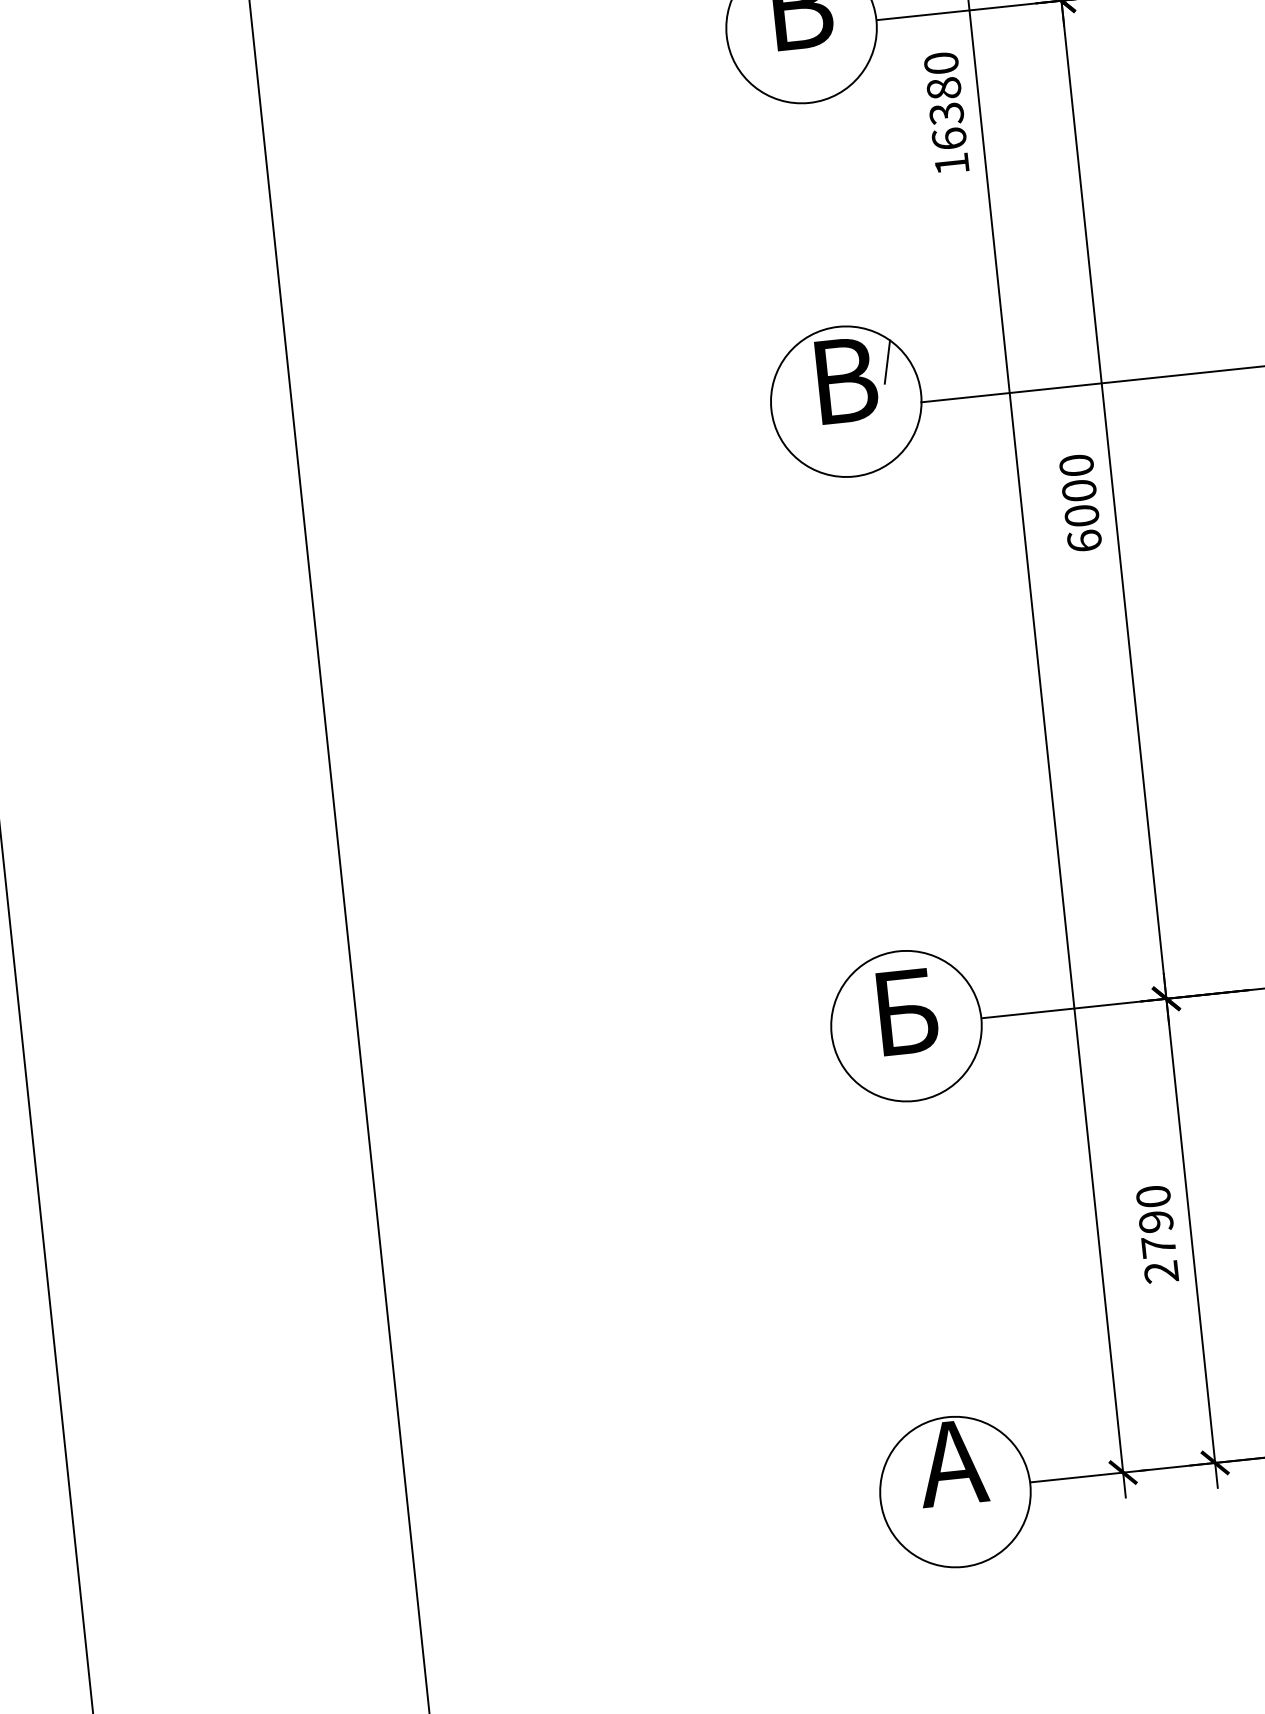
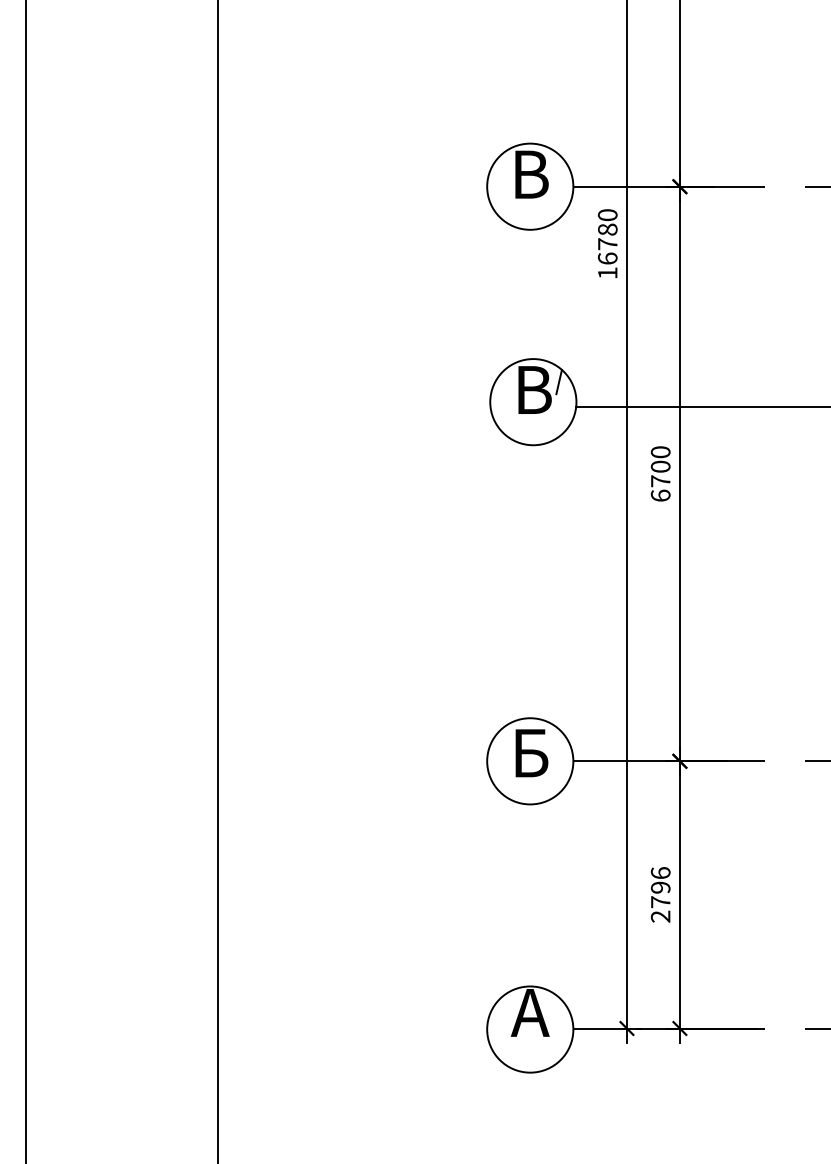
text: (946, 114) -> (607, 244), 16380 -> 16780
text: (1081, 516) -> (660, 481), 6000 -> 6700
text: (1152, 1195) -> (660, 872), 2790 -> 2796

